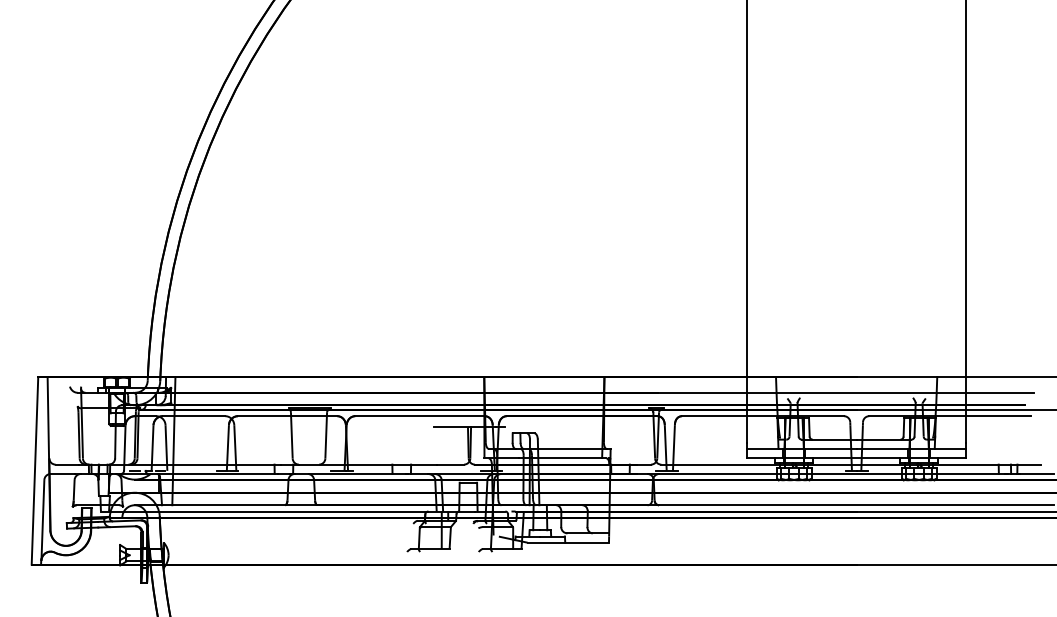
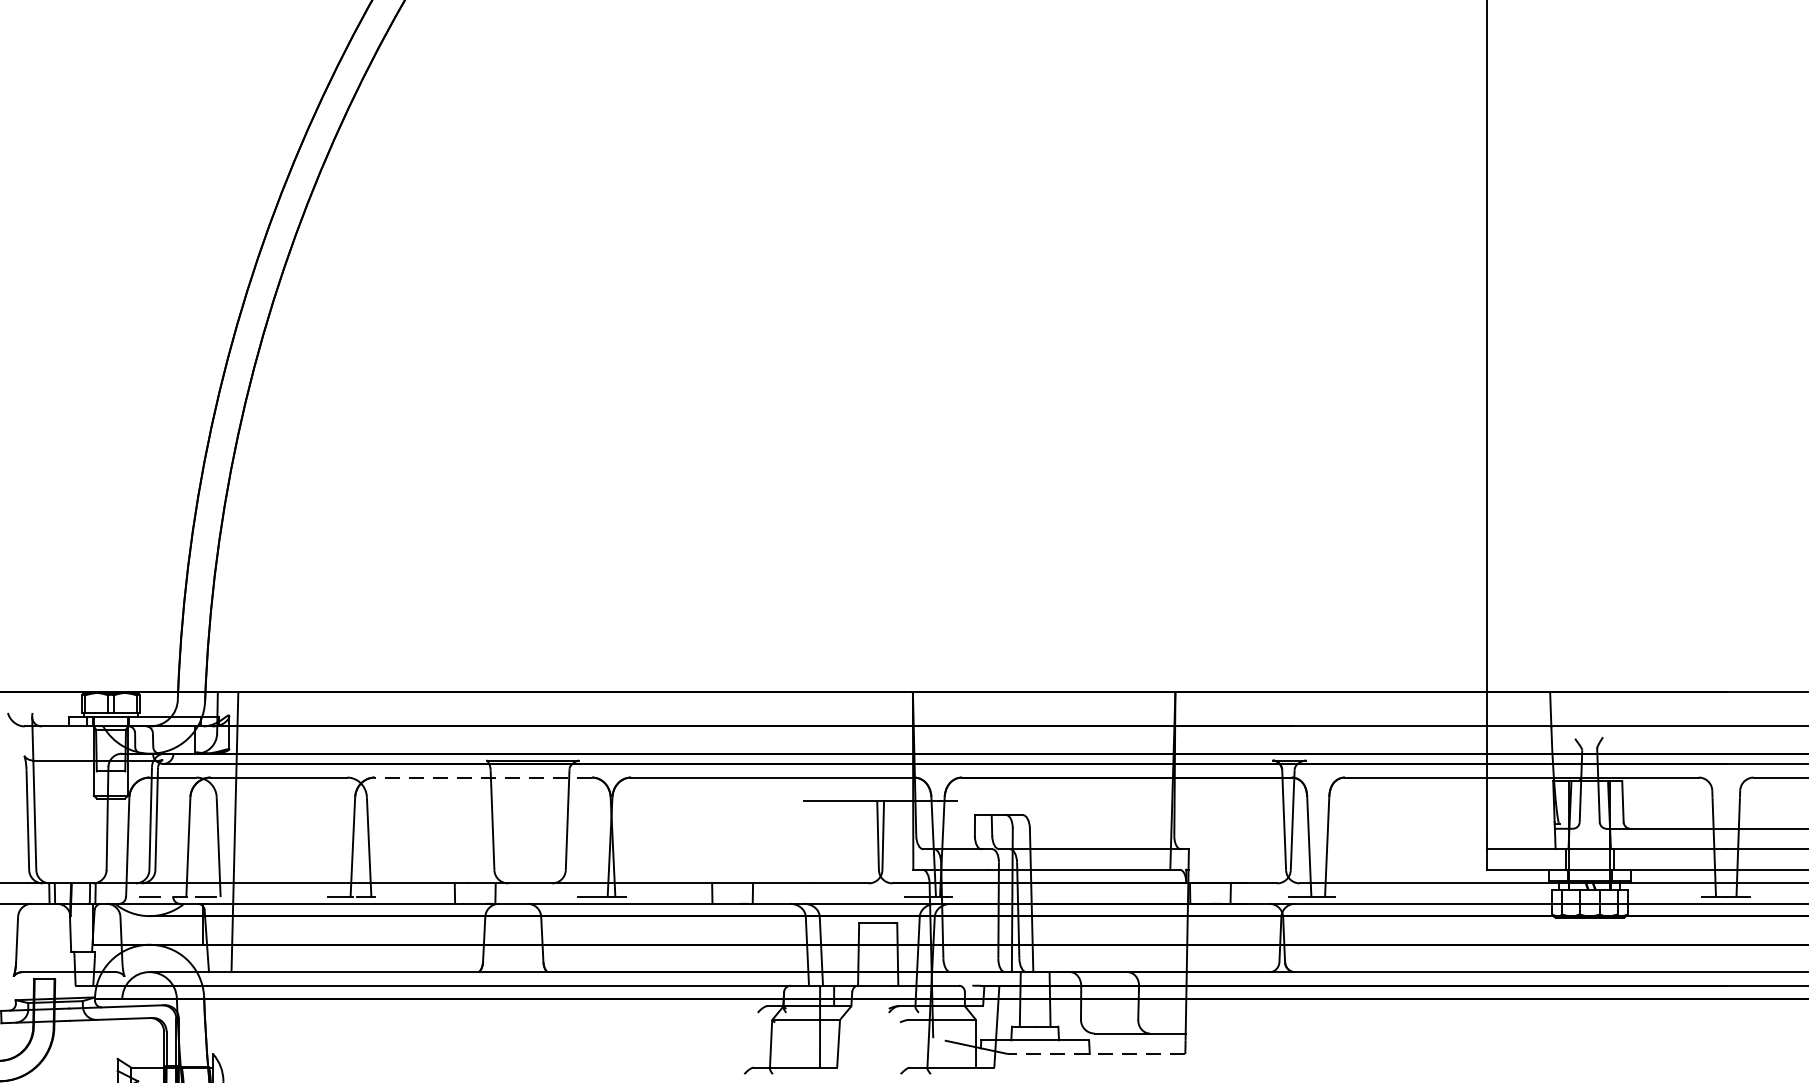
line: (287, 416) -> (483, 778), solid -> dashed
line: (568, 542) -> (1096, 1053), solid -> dashed

